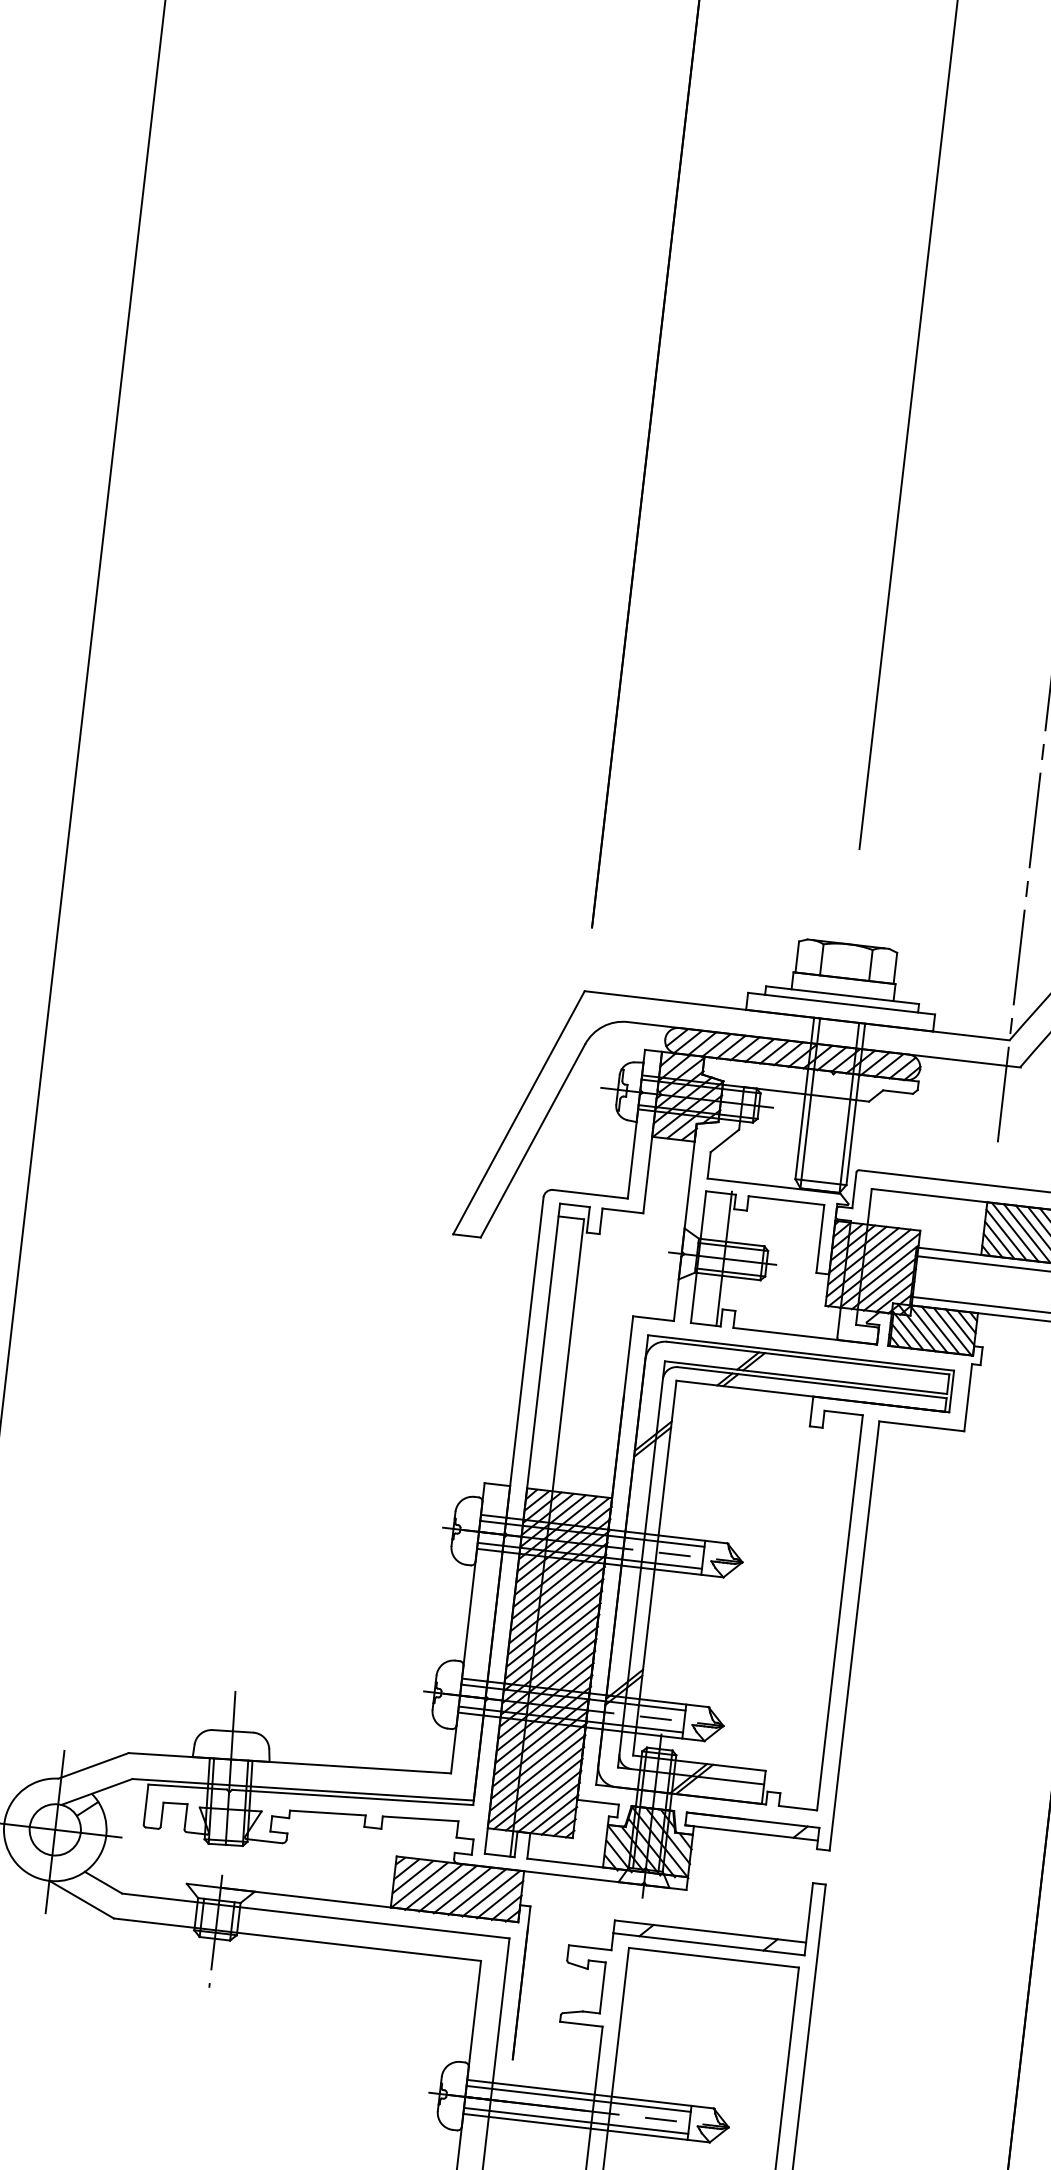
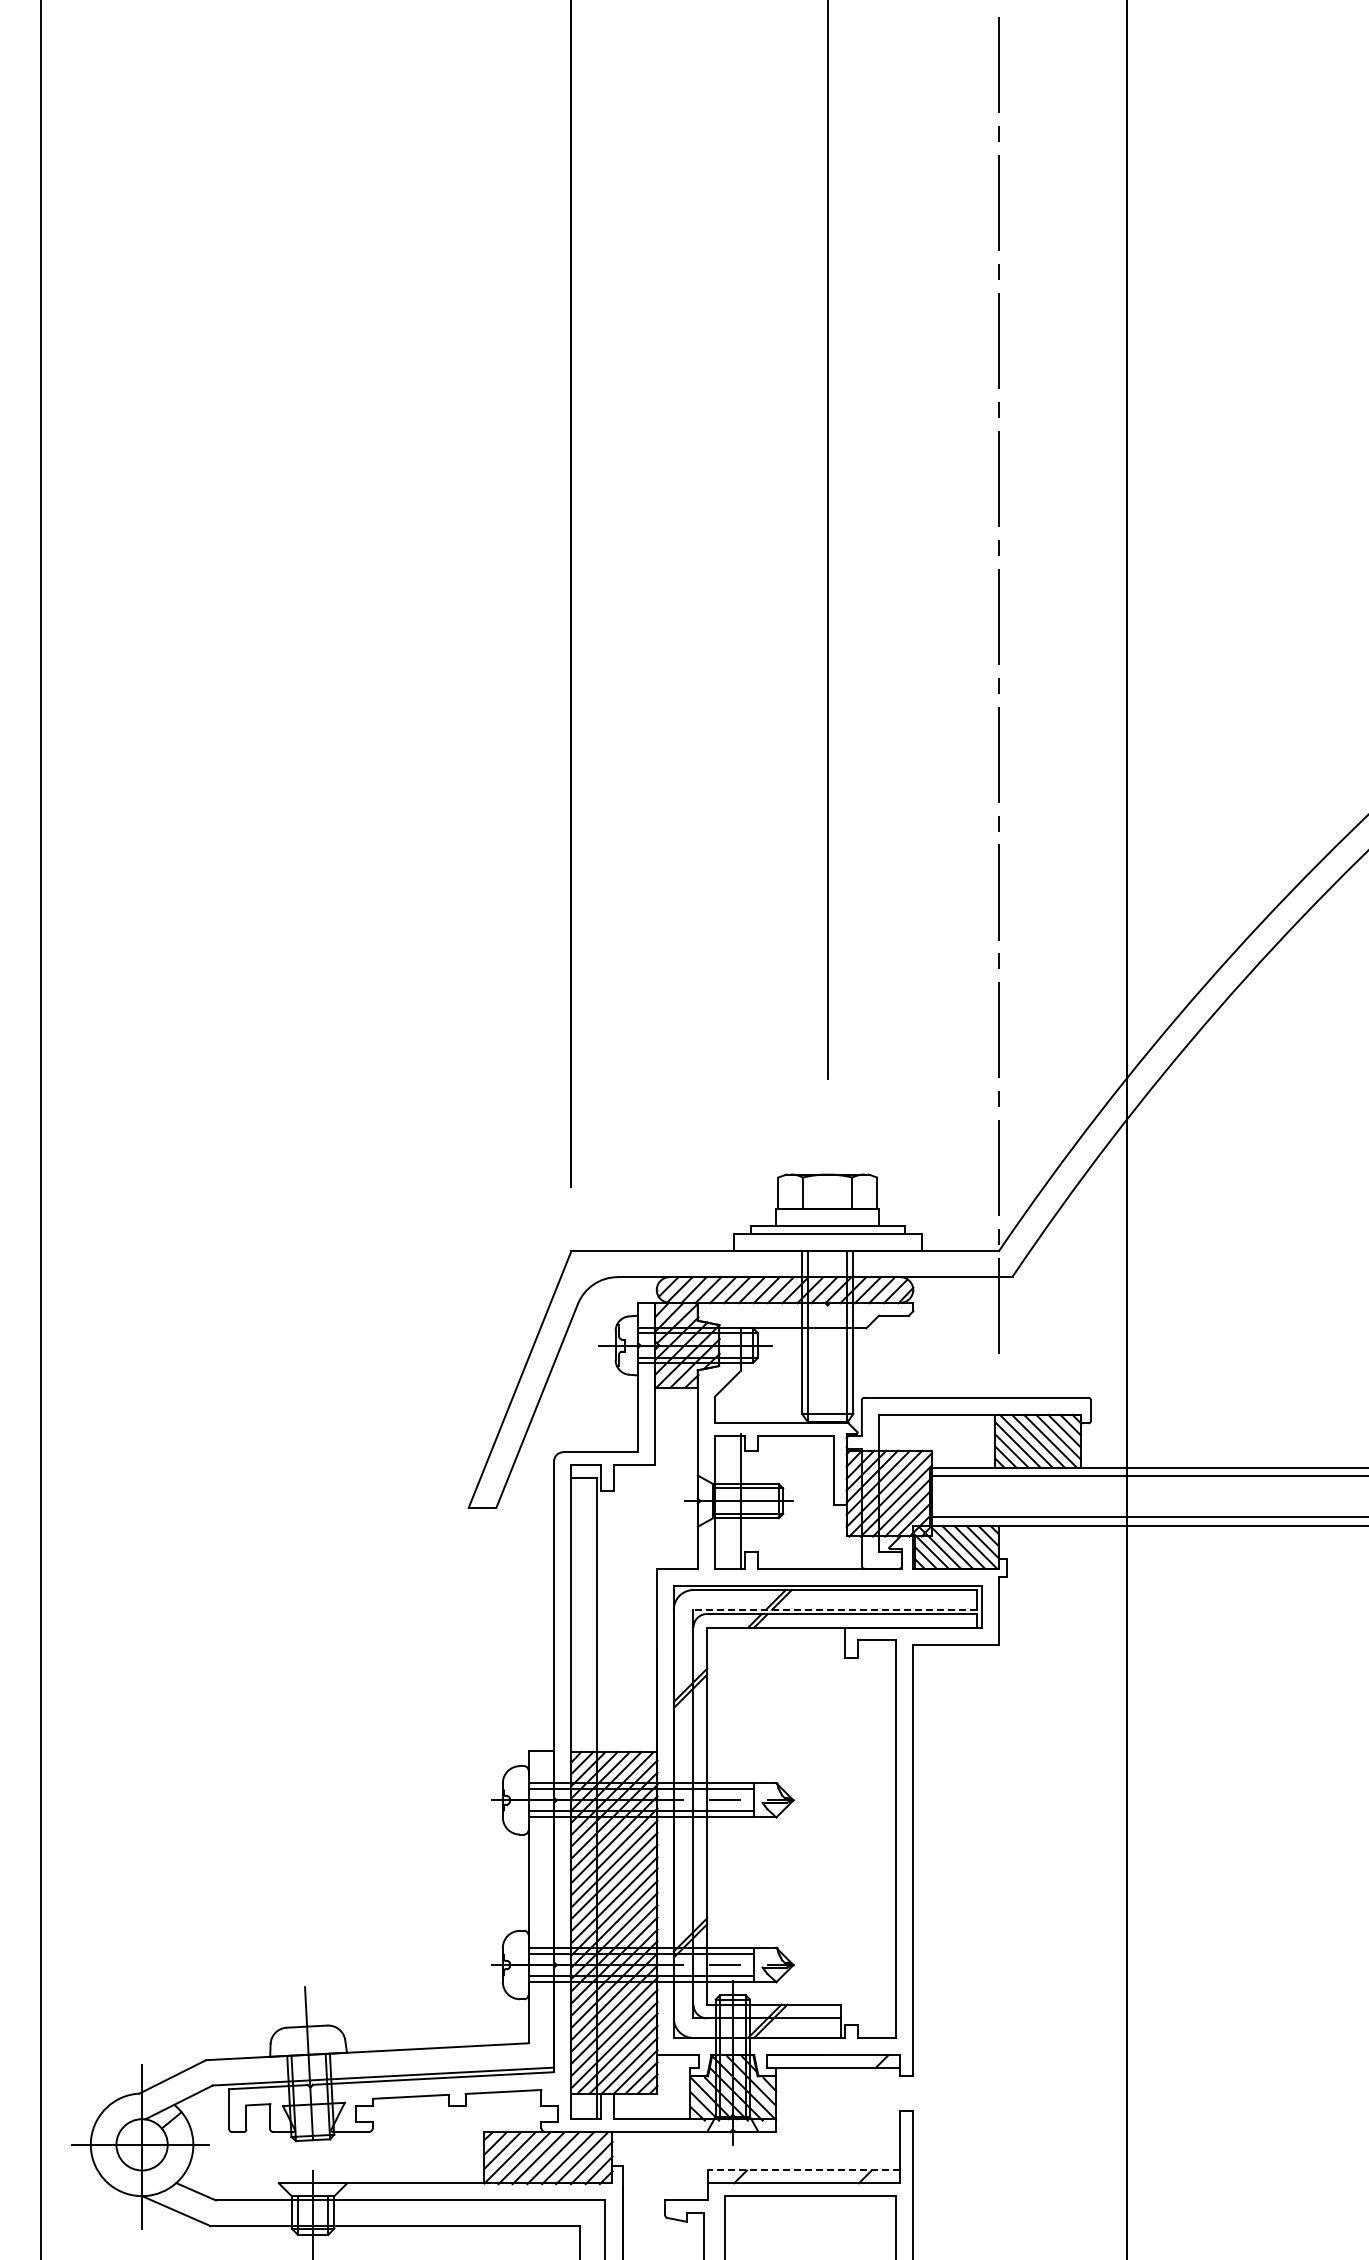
line: (806, 1377) -> (835, 1609), solid -> dashed
line: (709, 1931) -> (803, 2170), solid -> dashed

